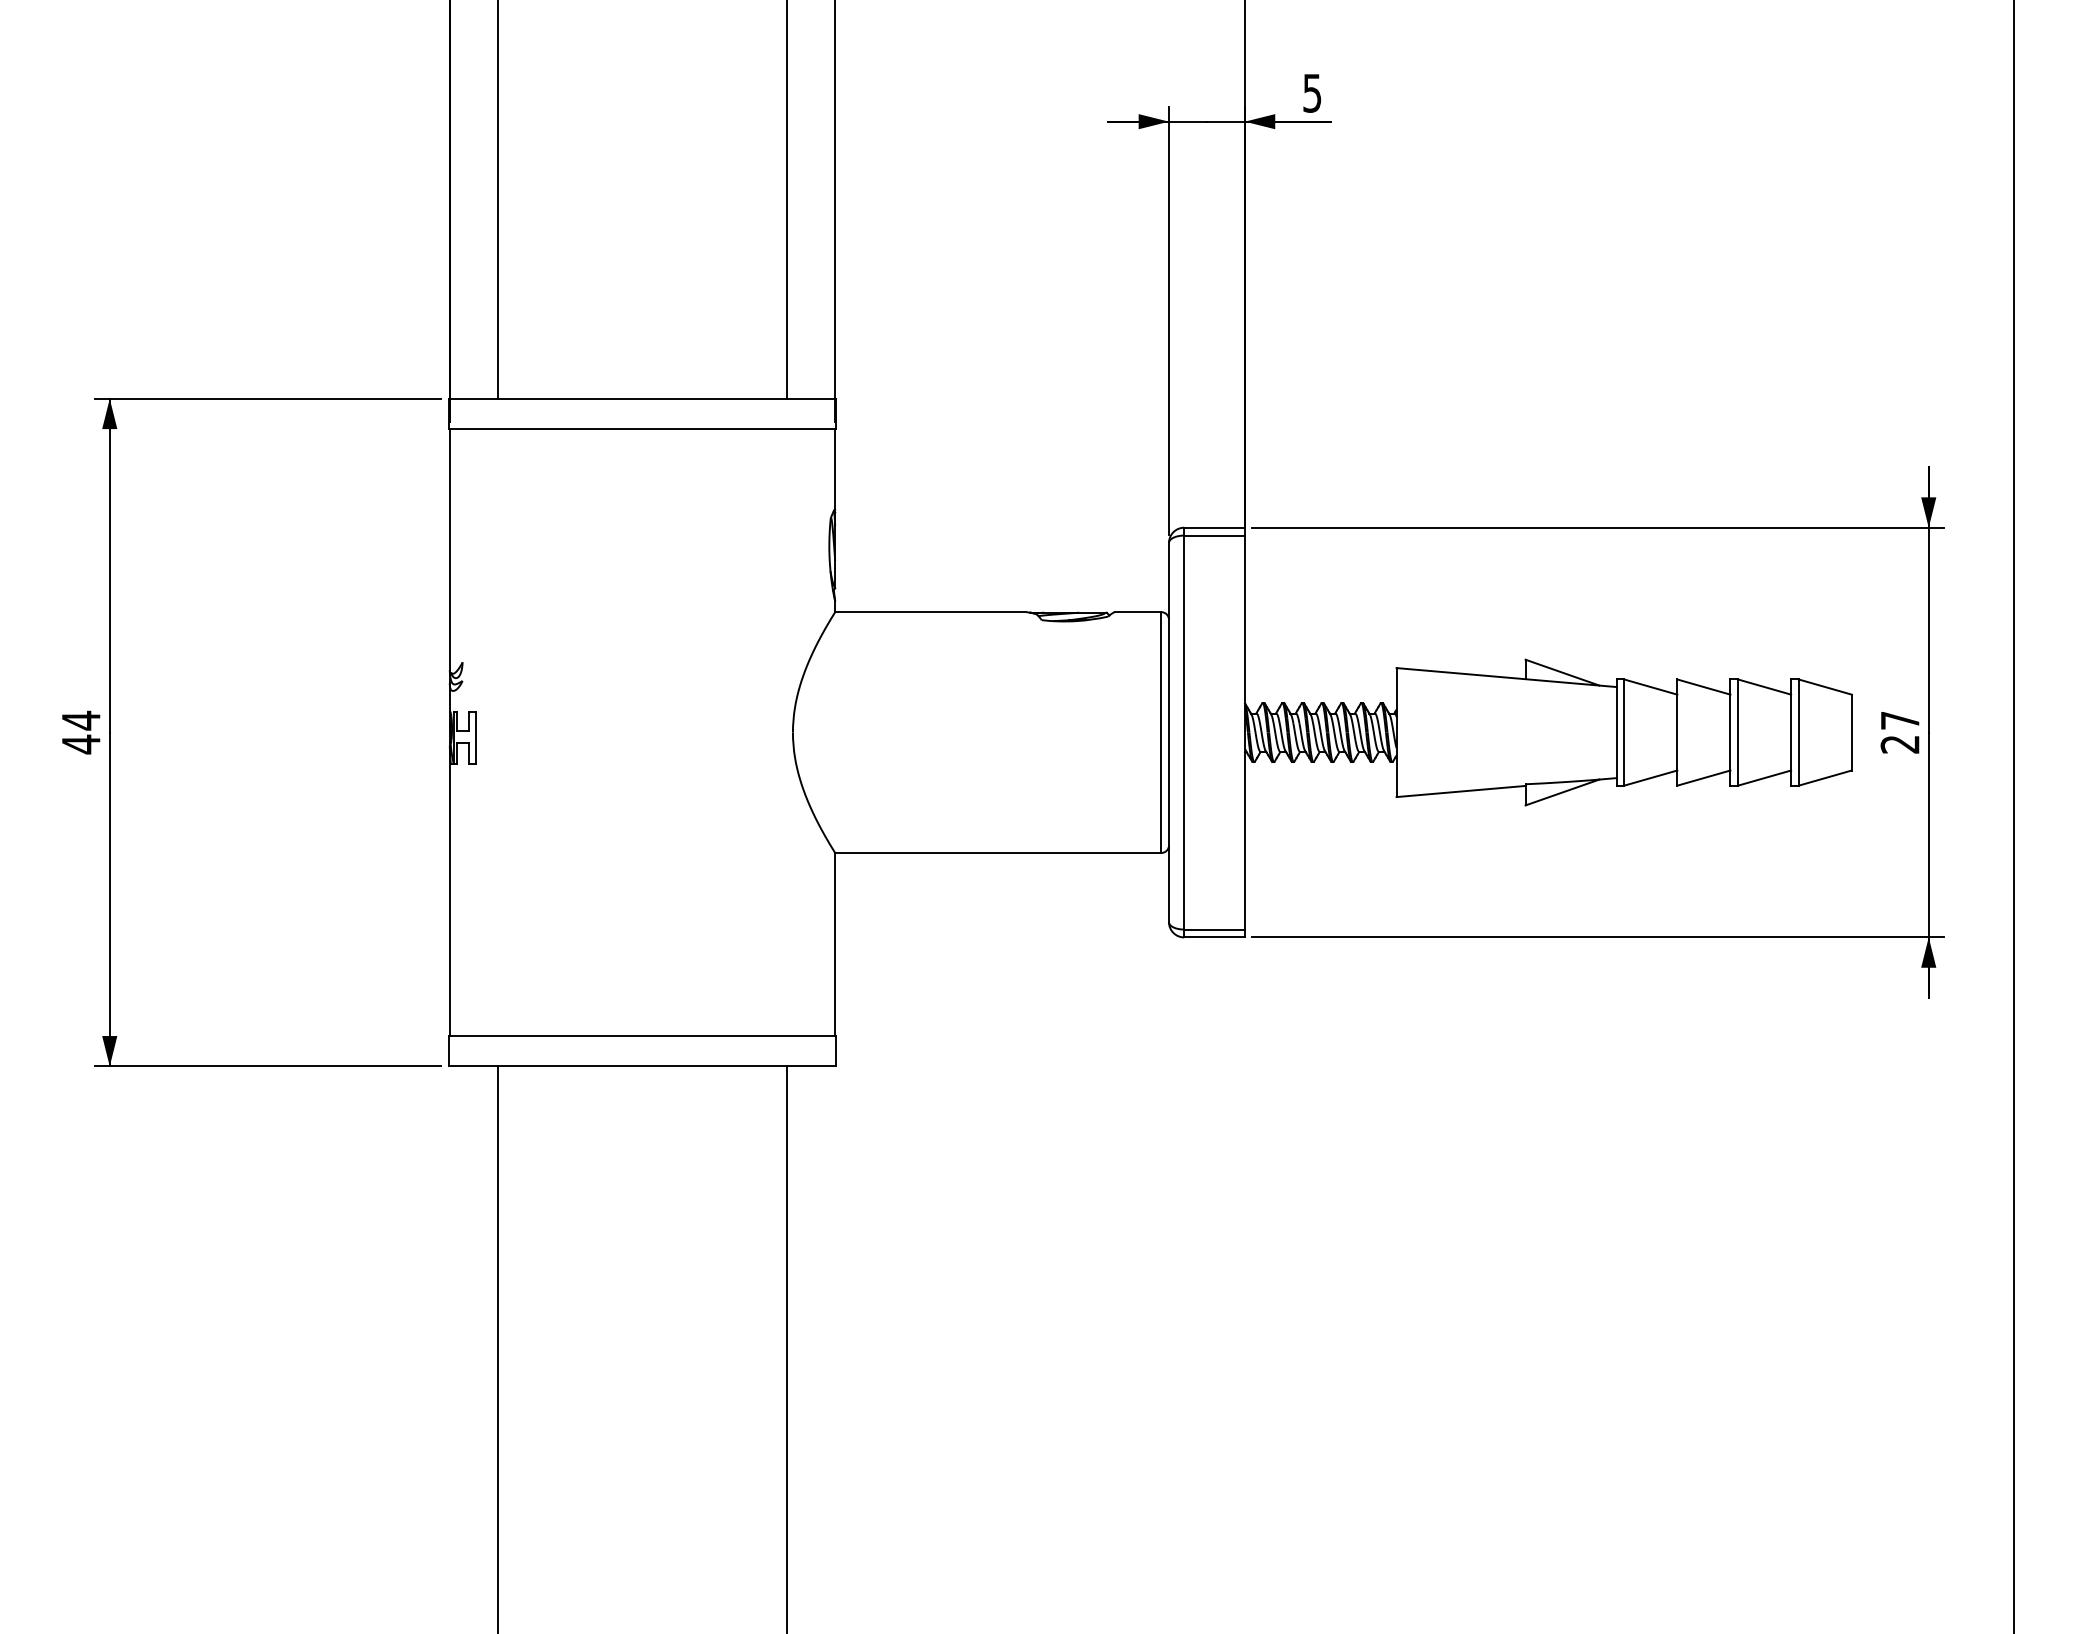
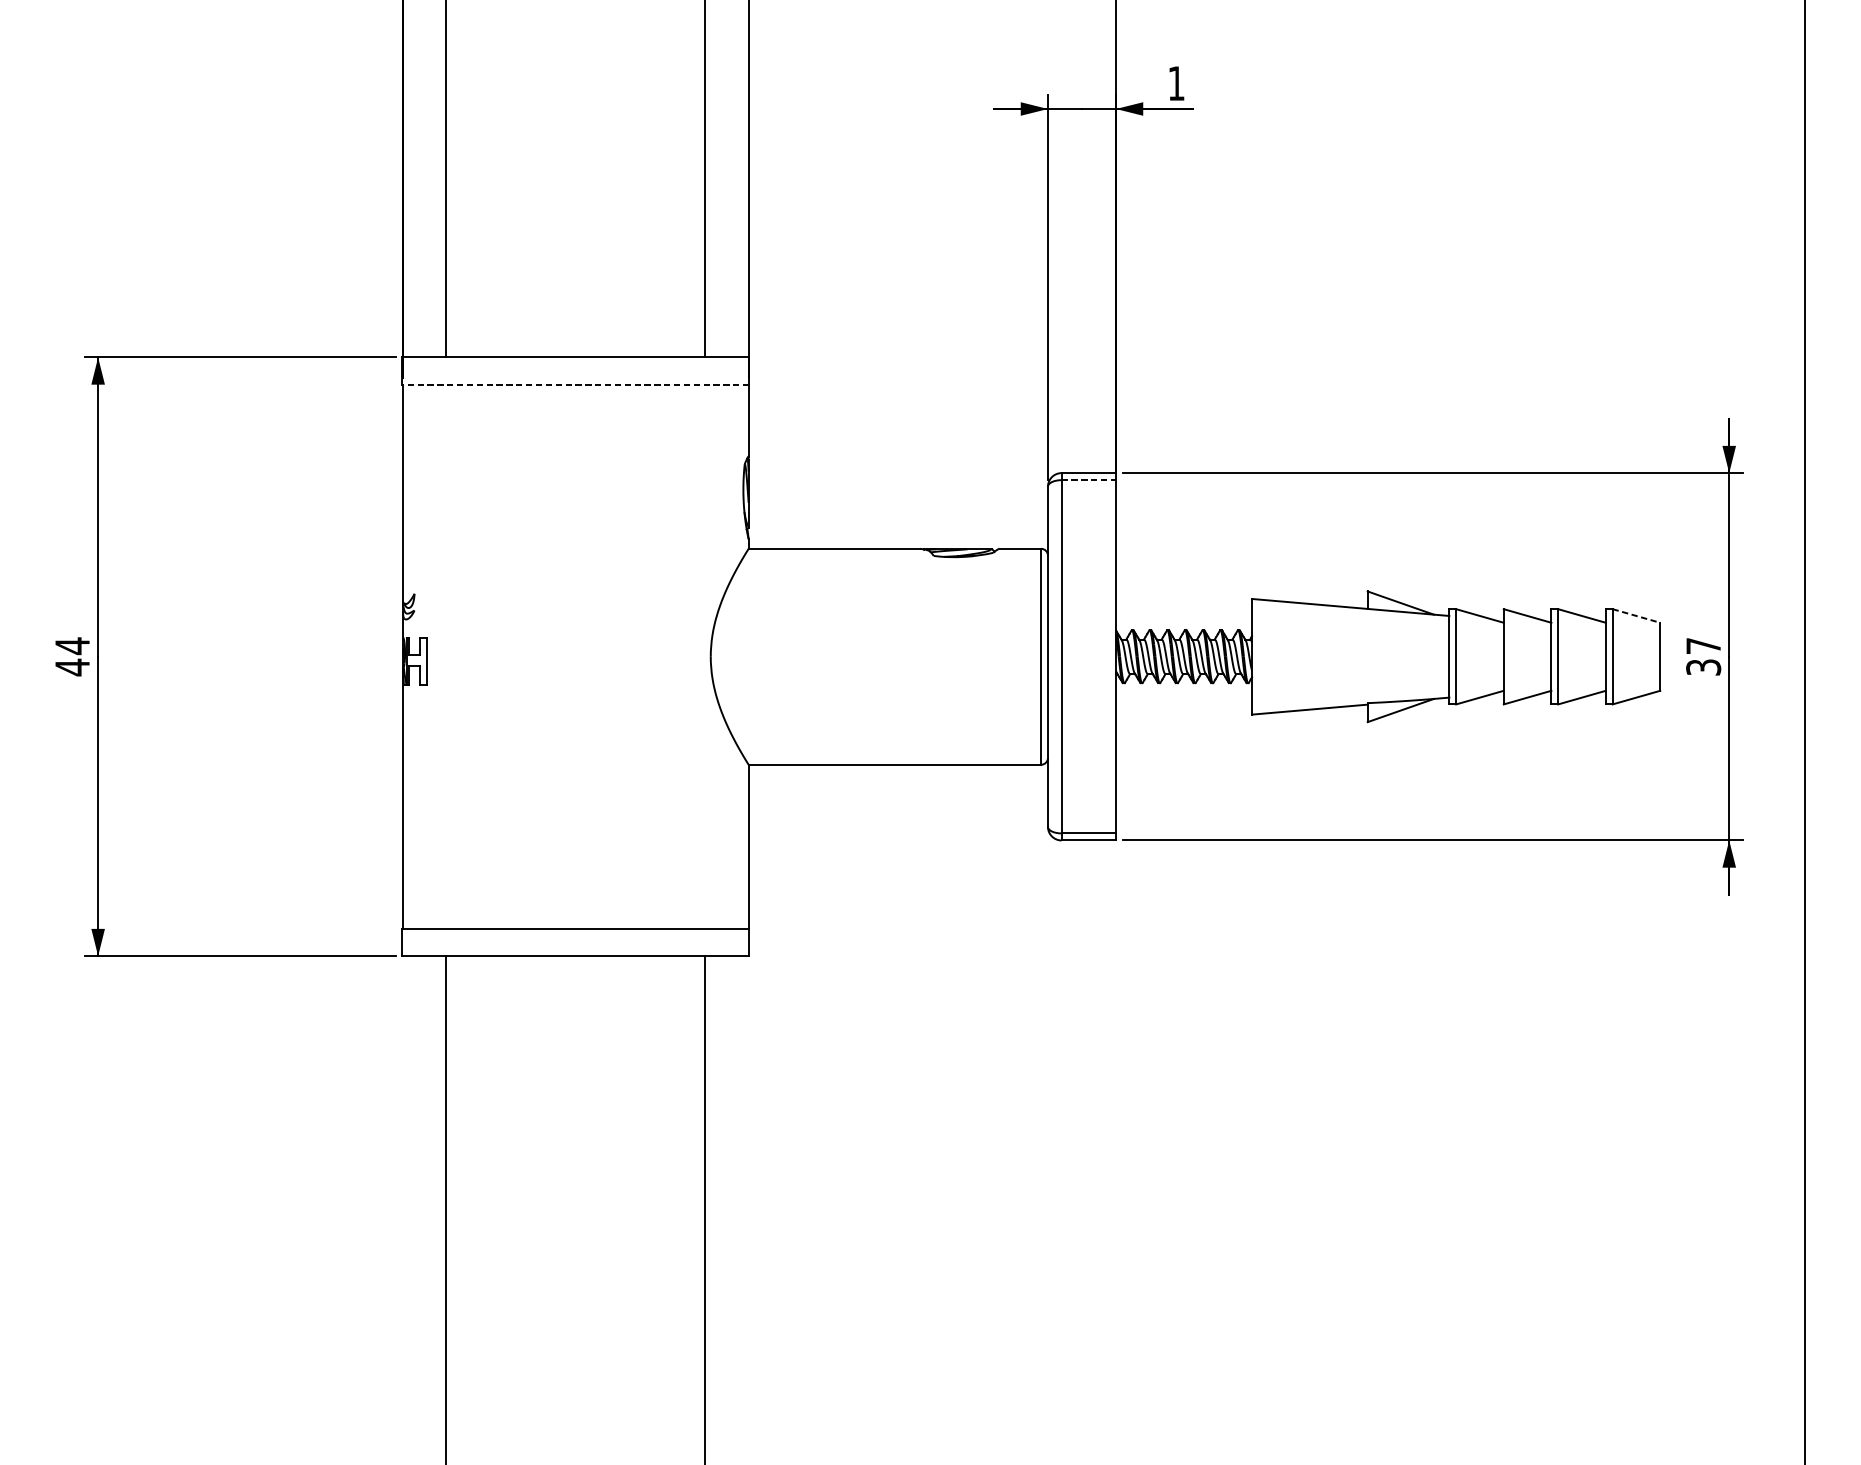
text: (1312, 93) -> (1176, 83), 5 -> 1
line: (642, 429) -> (575, 385), solid -> dashed
line: (1215, 535) -> (1089, 480), solid -> dashed
line: (1825, 687) -> (1636, 616), solid -> dashed
text: (1899, 744) -> (1703, 667), 27 -> 37

